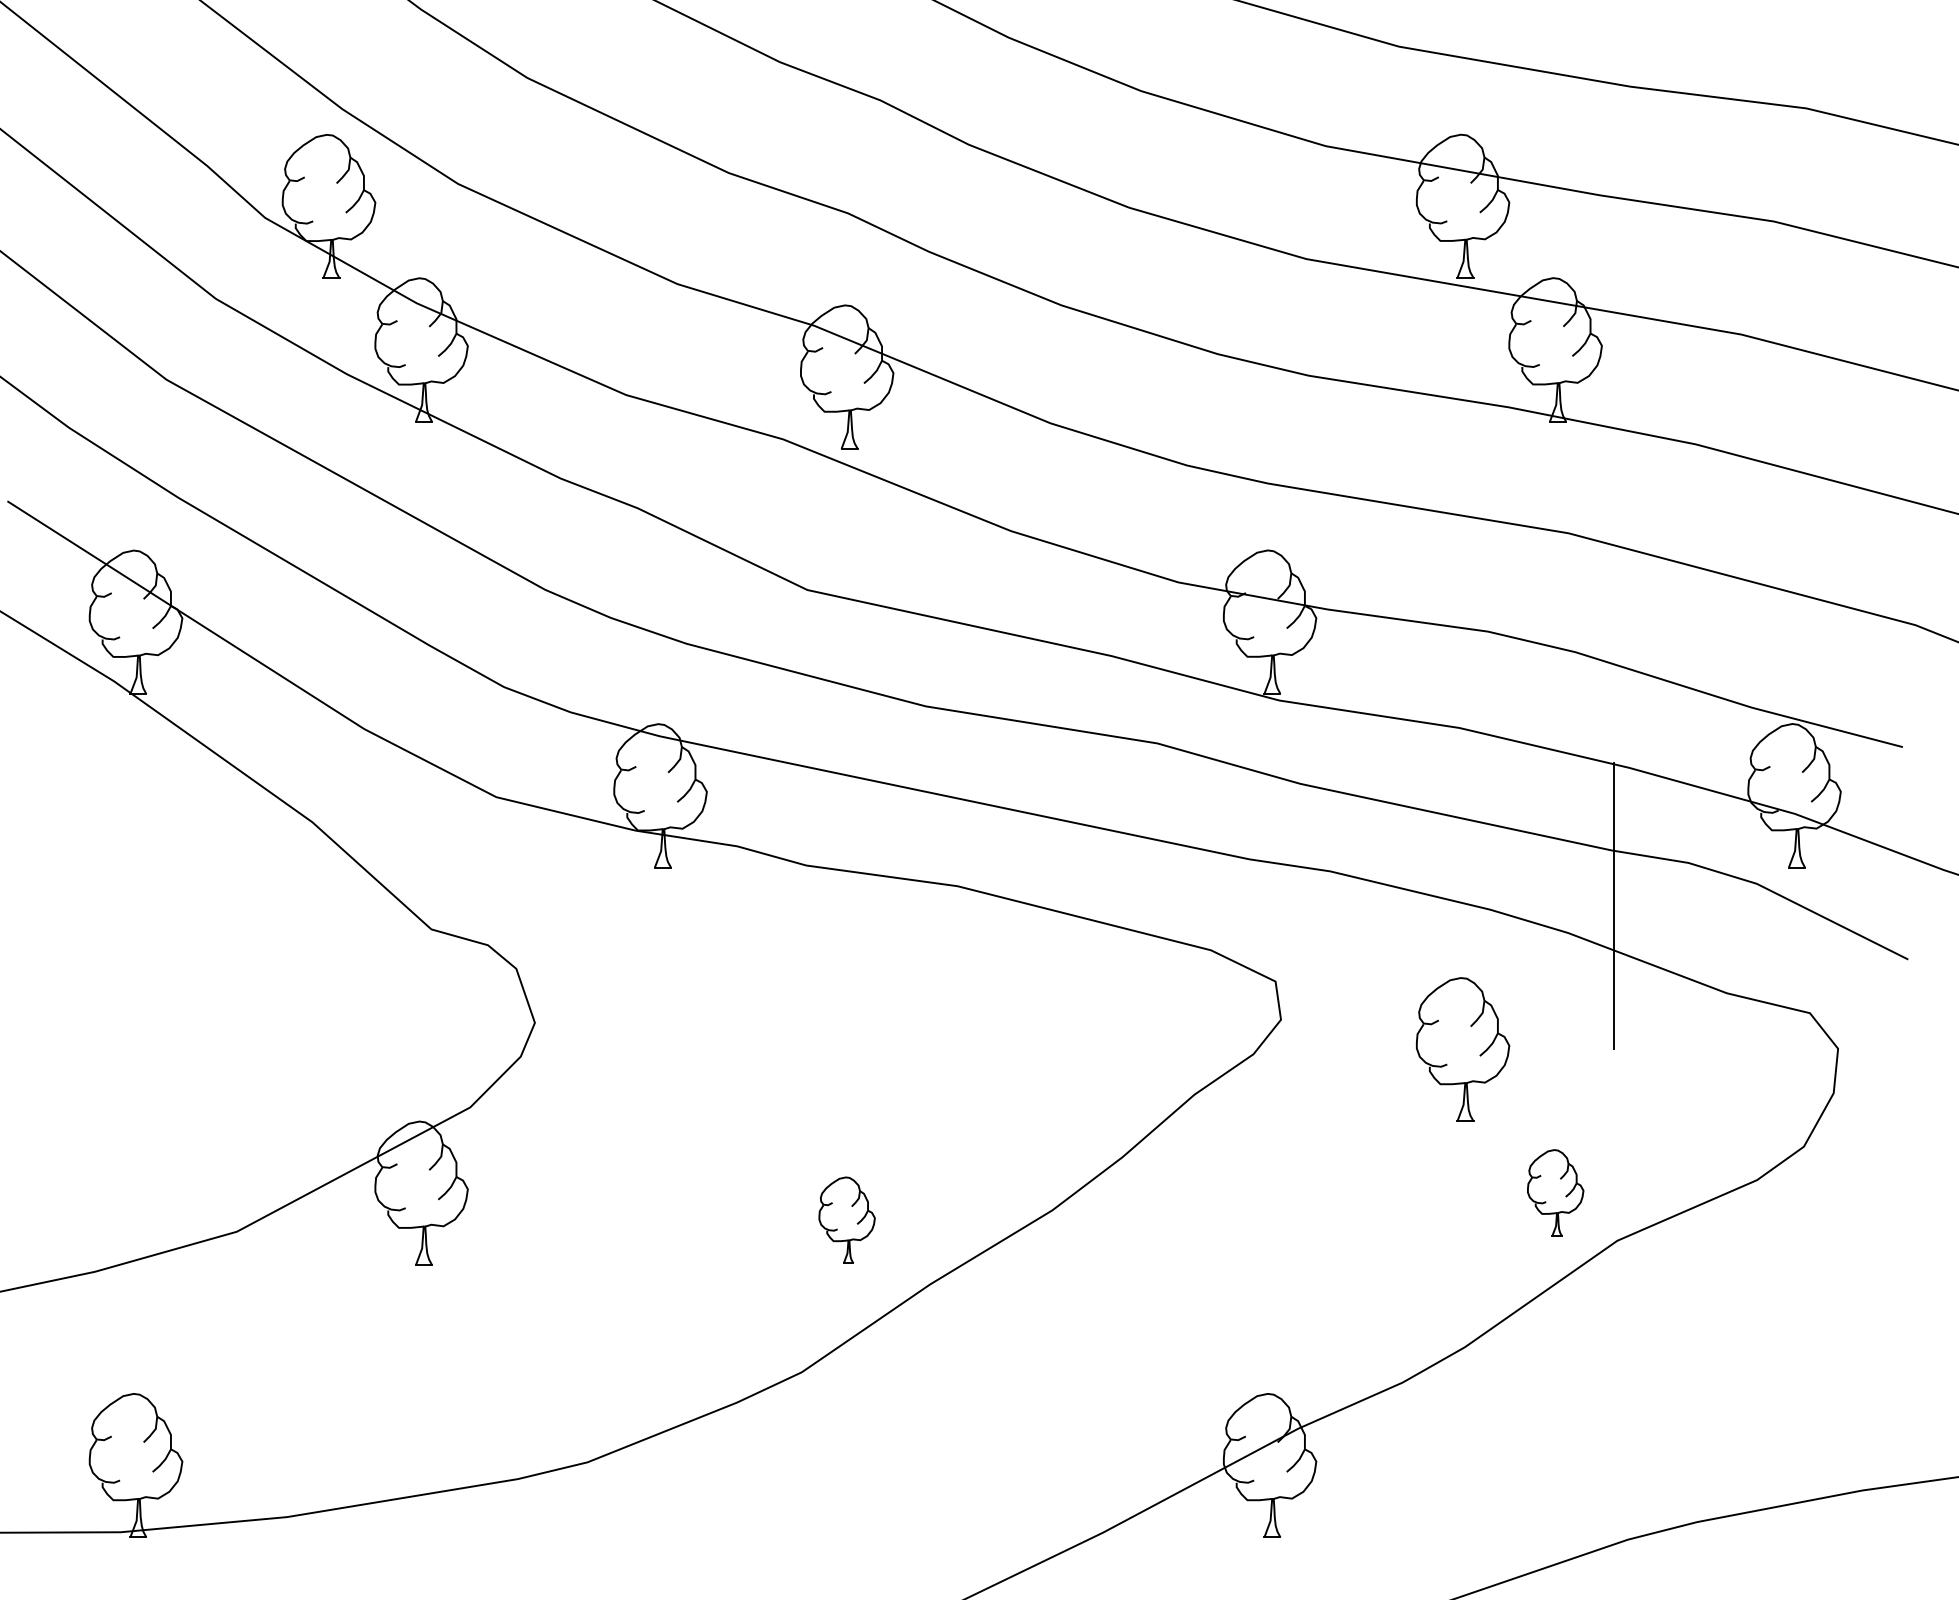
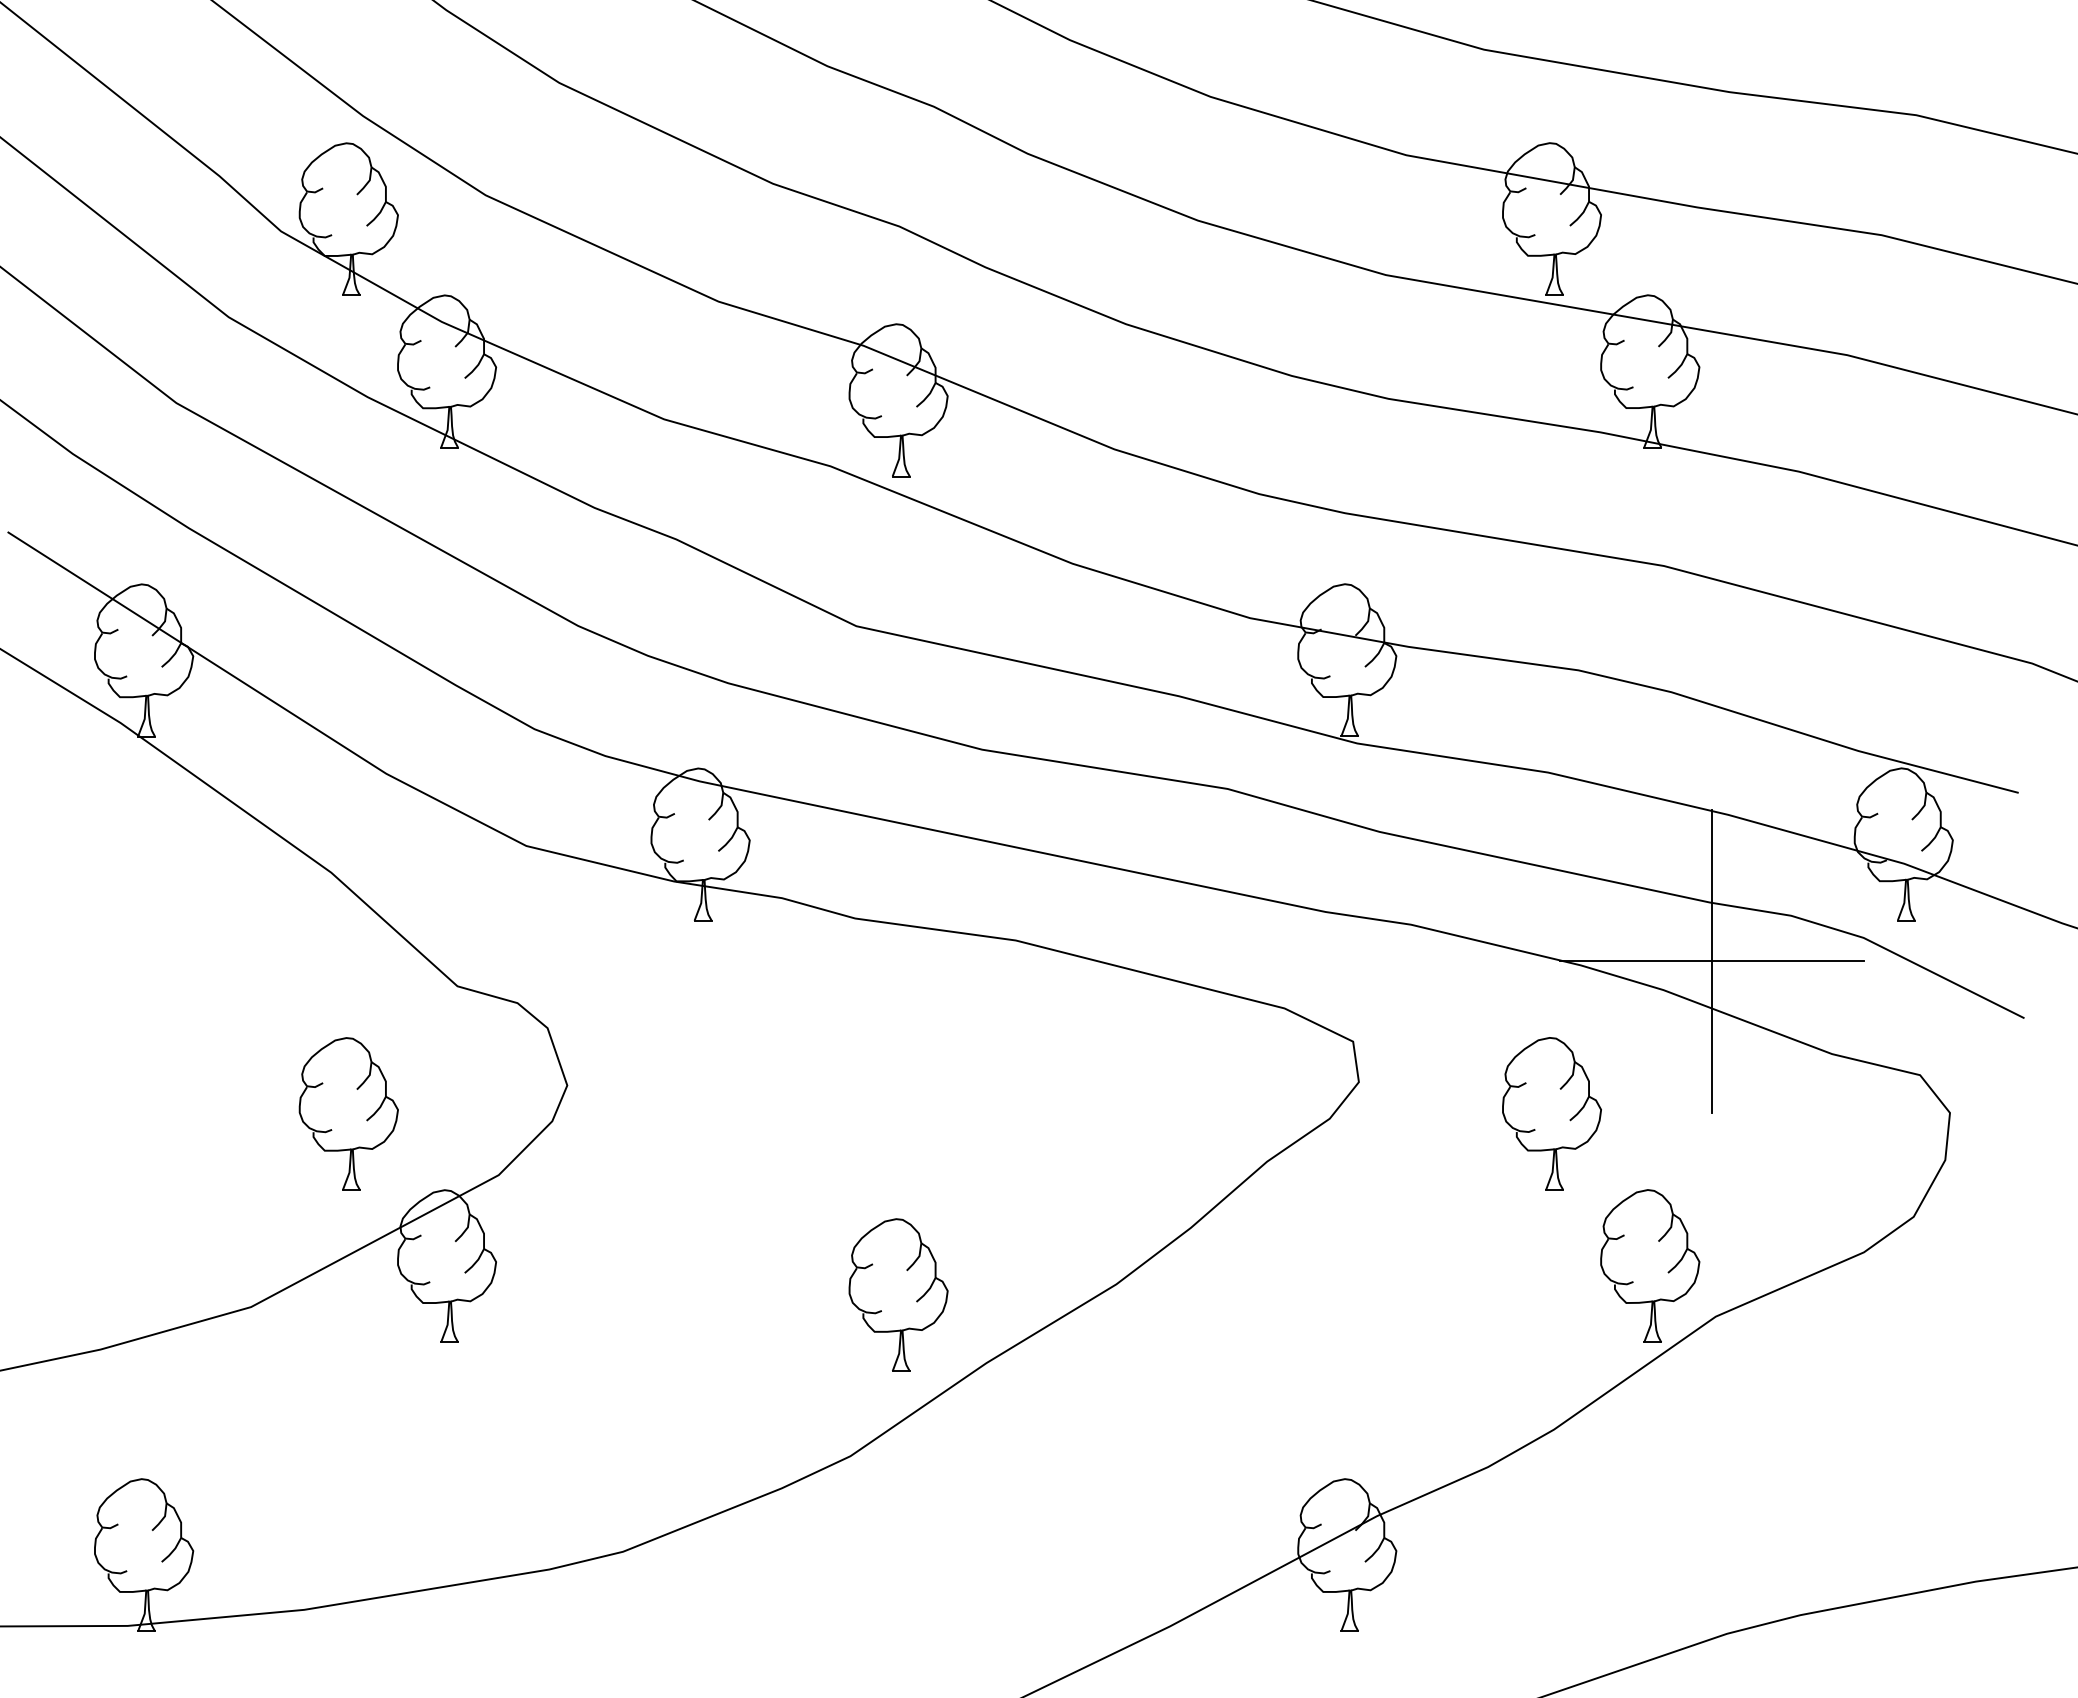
line: (1613, 906) -> (1711, 961), added
part: (328, 1049) -> (348, 1113), added
part: (1555, 1192) -> (1650, 1265), size x1.67
part: (847, 1219) -> (898, 1294), size x1.67

